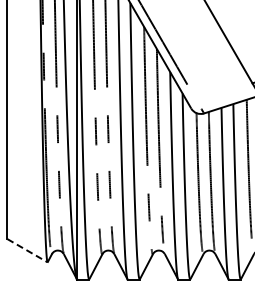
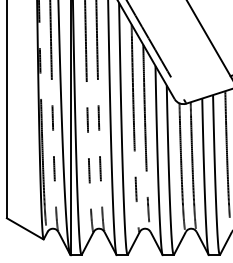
line: (27, 250) -> (25, 228), dashed -> solid

